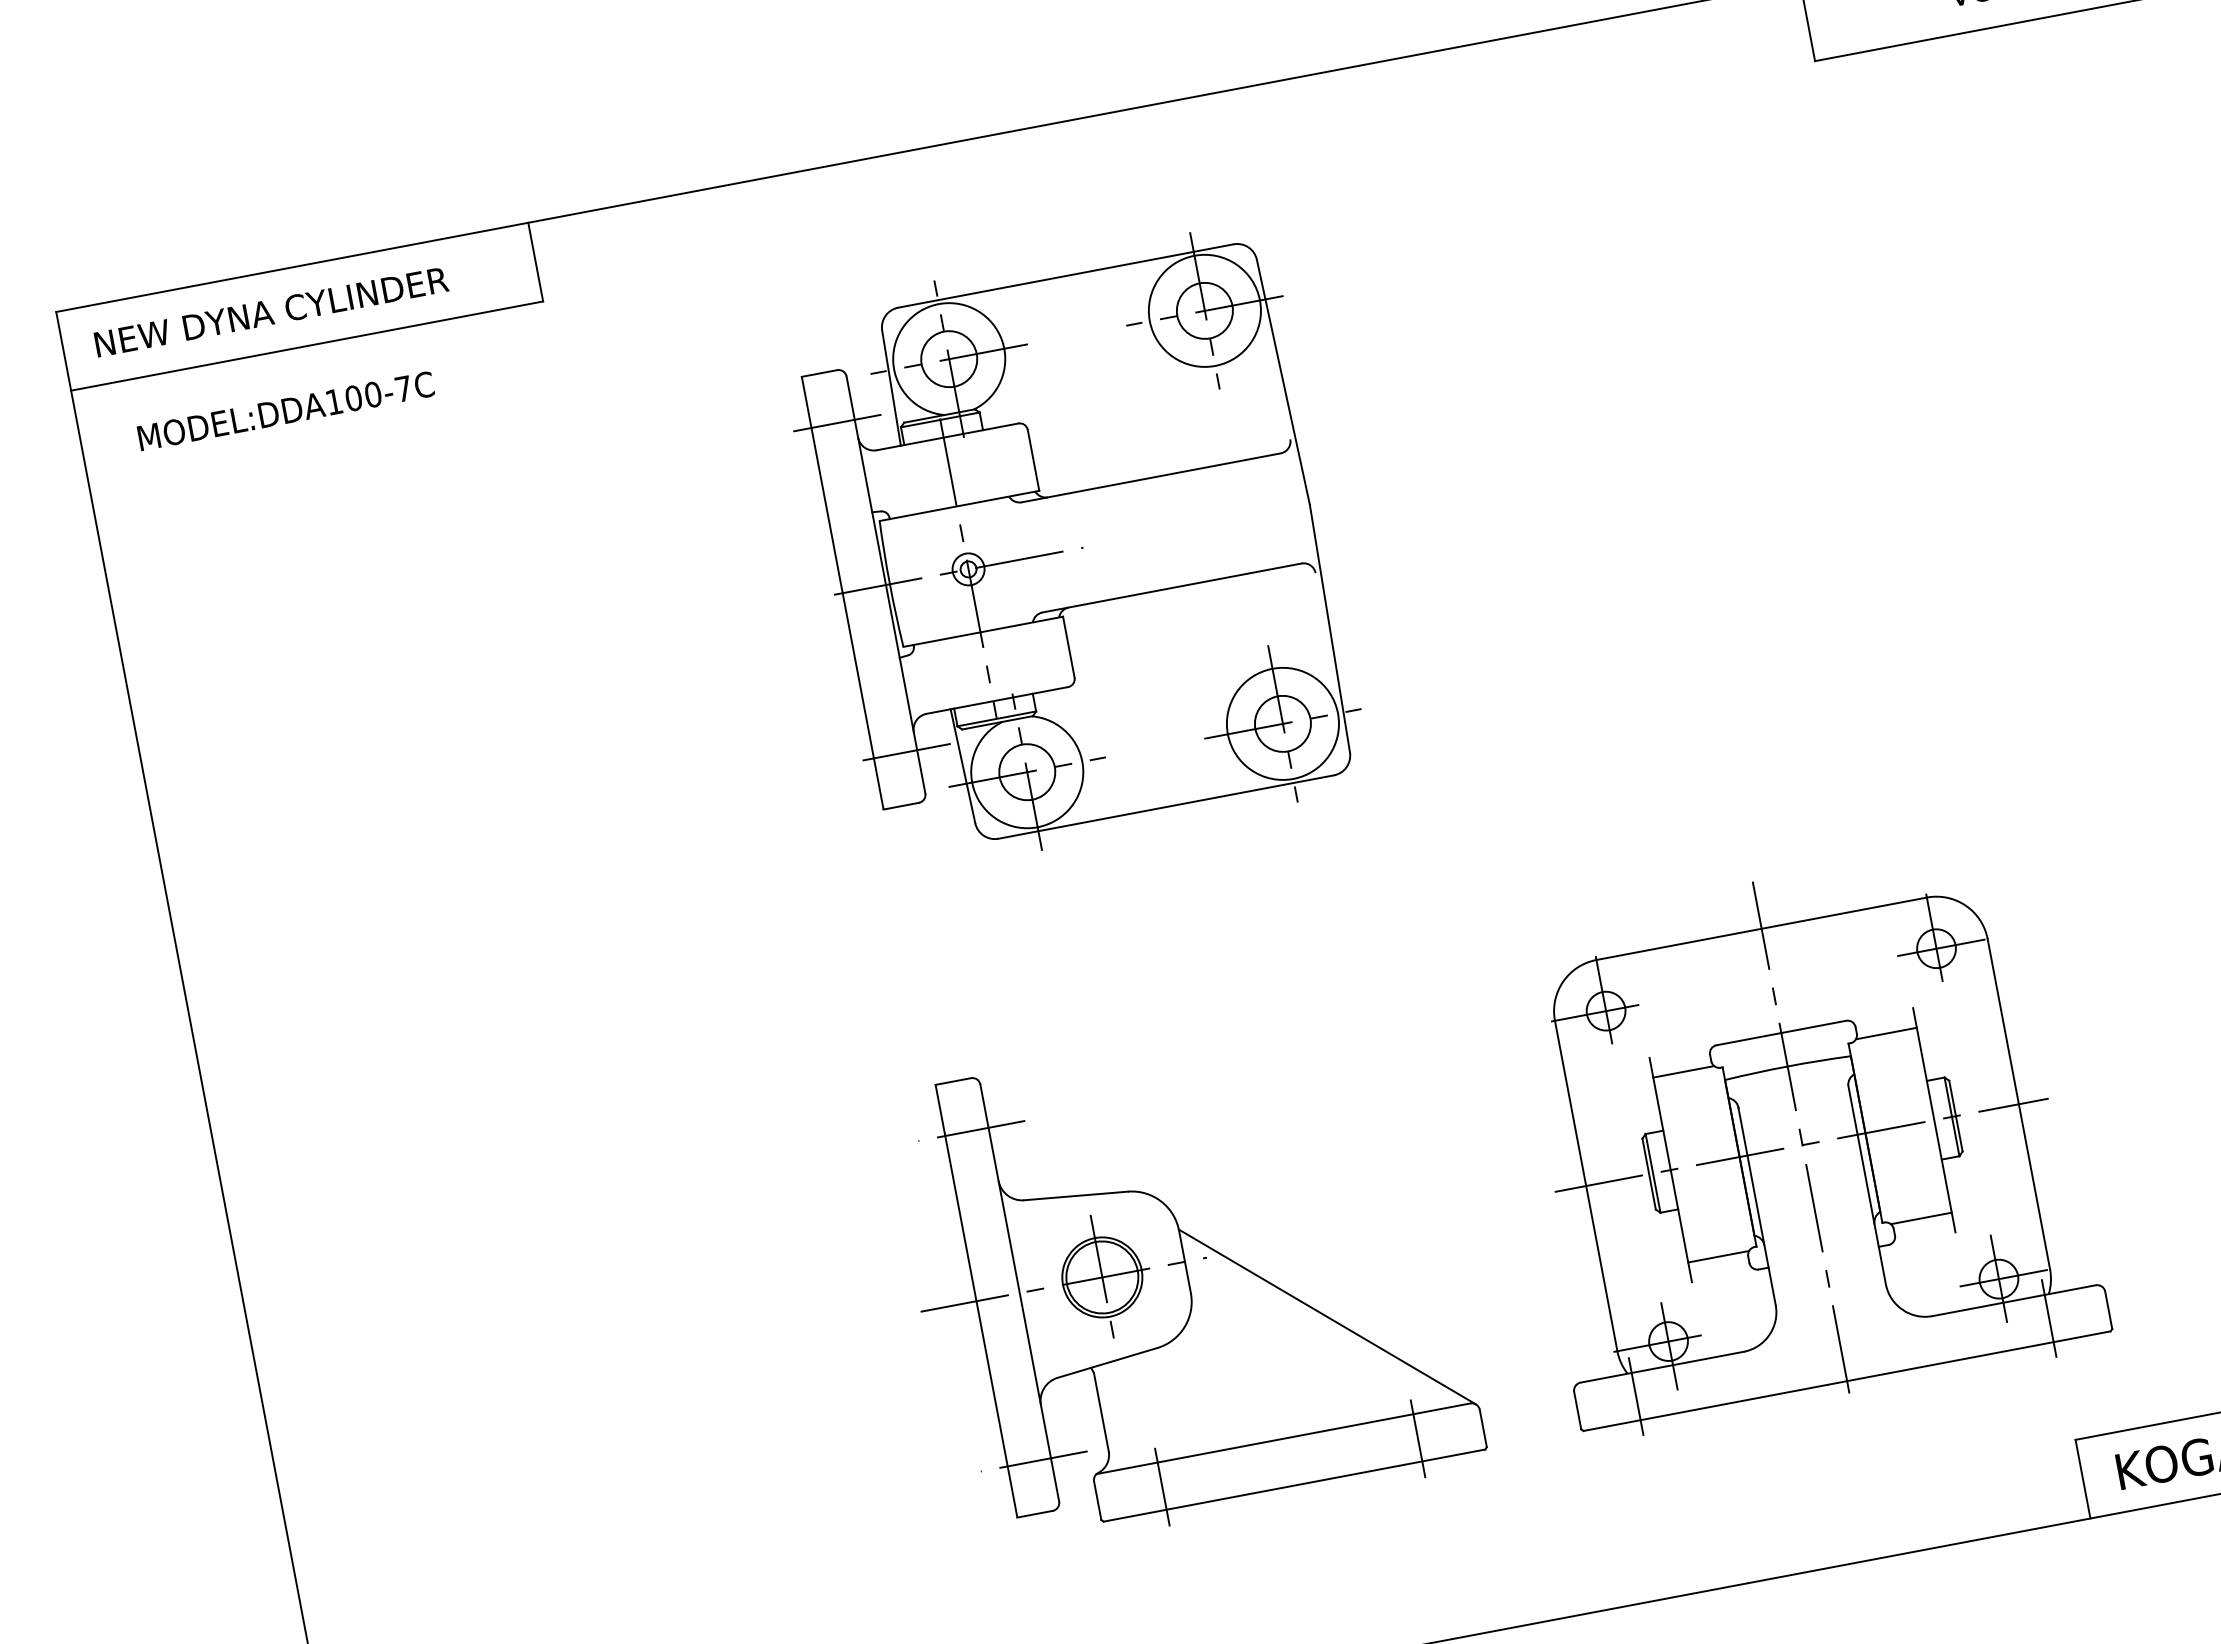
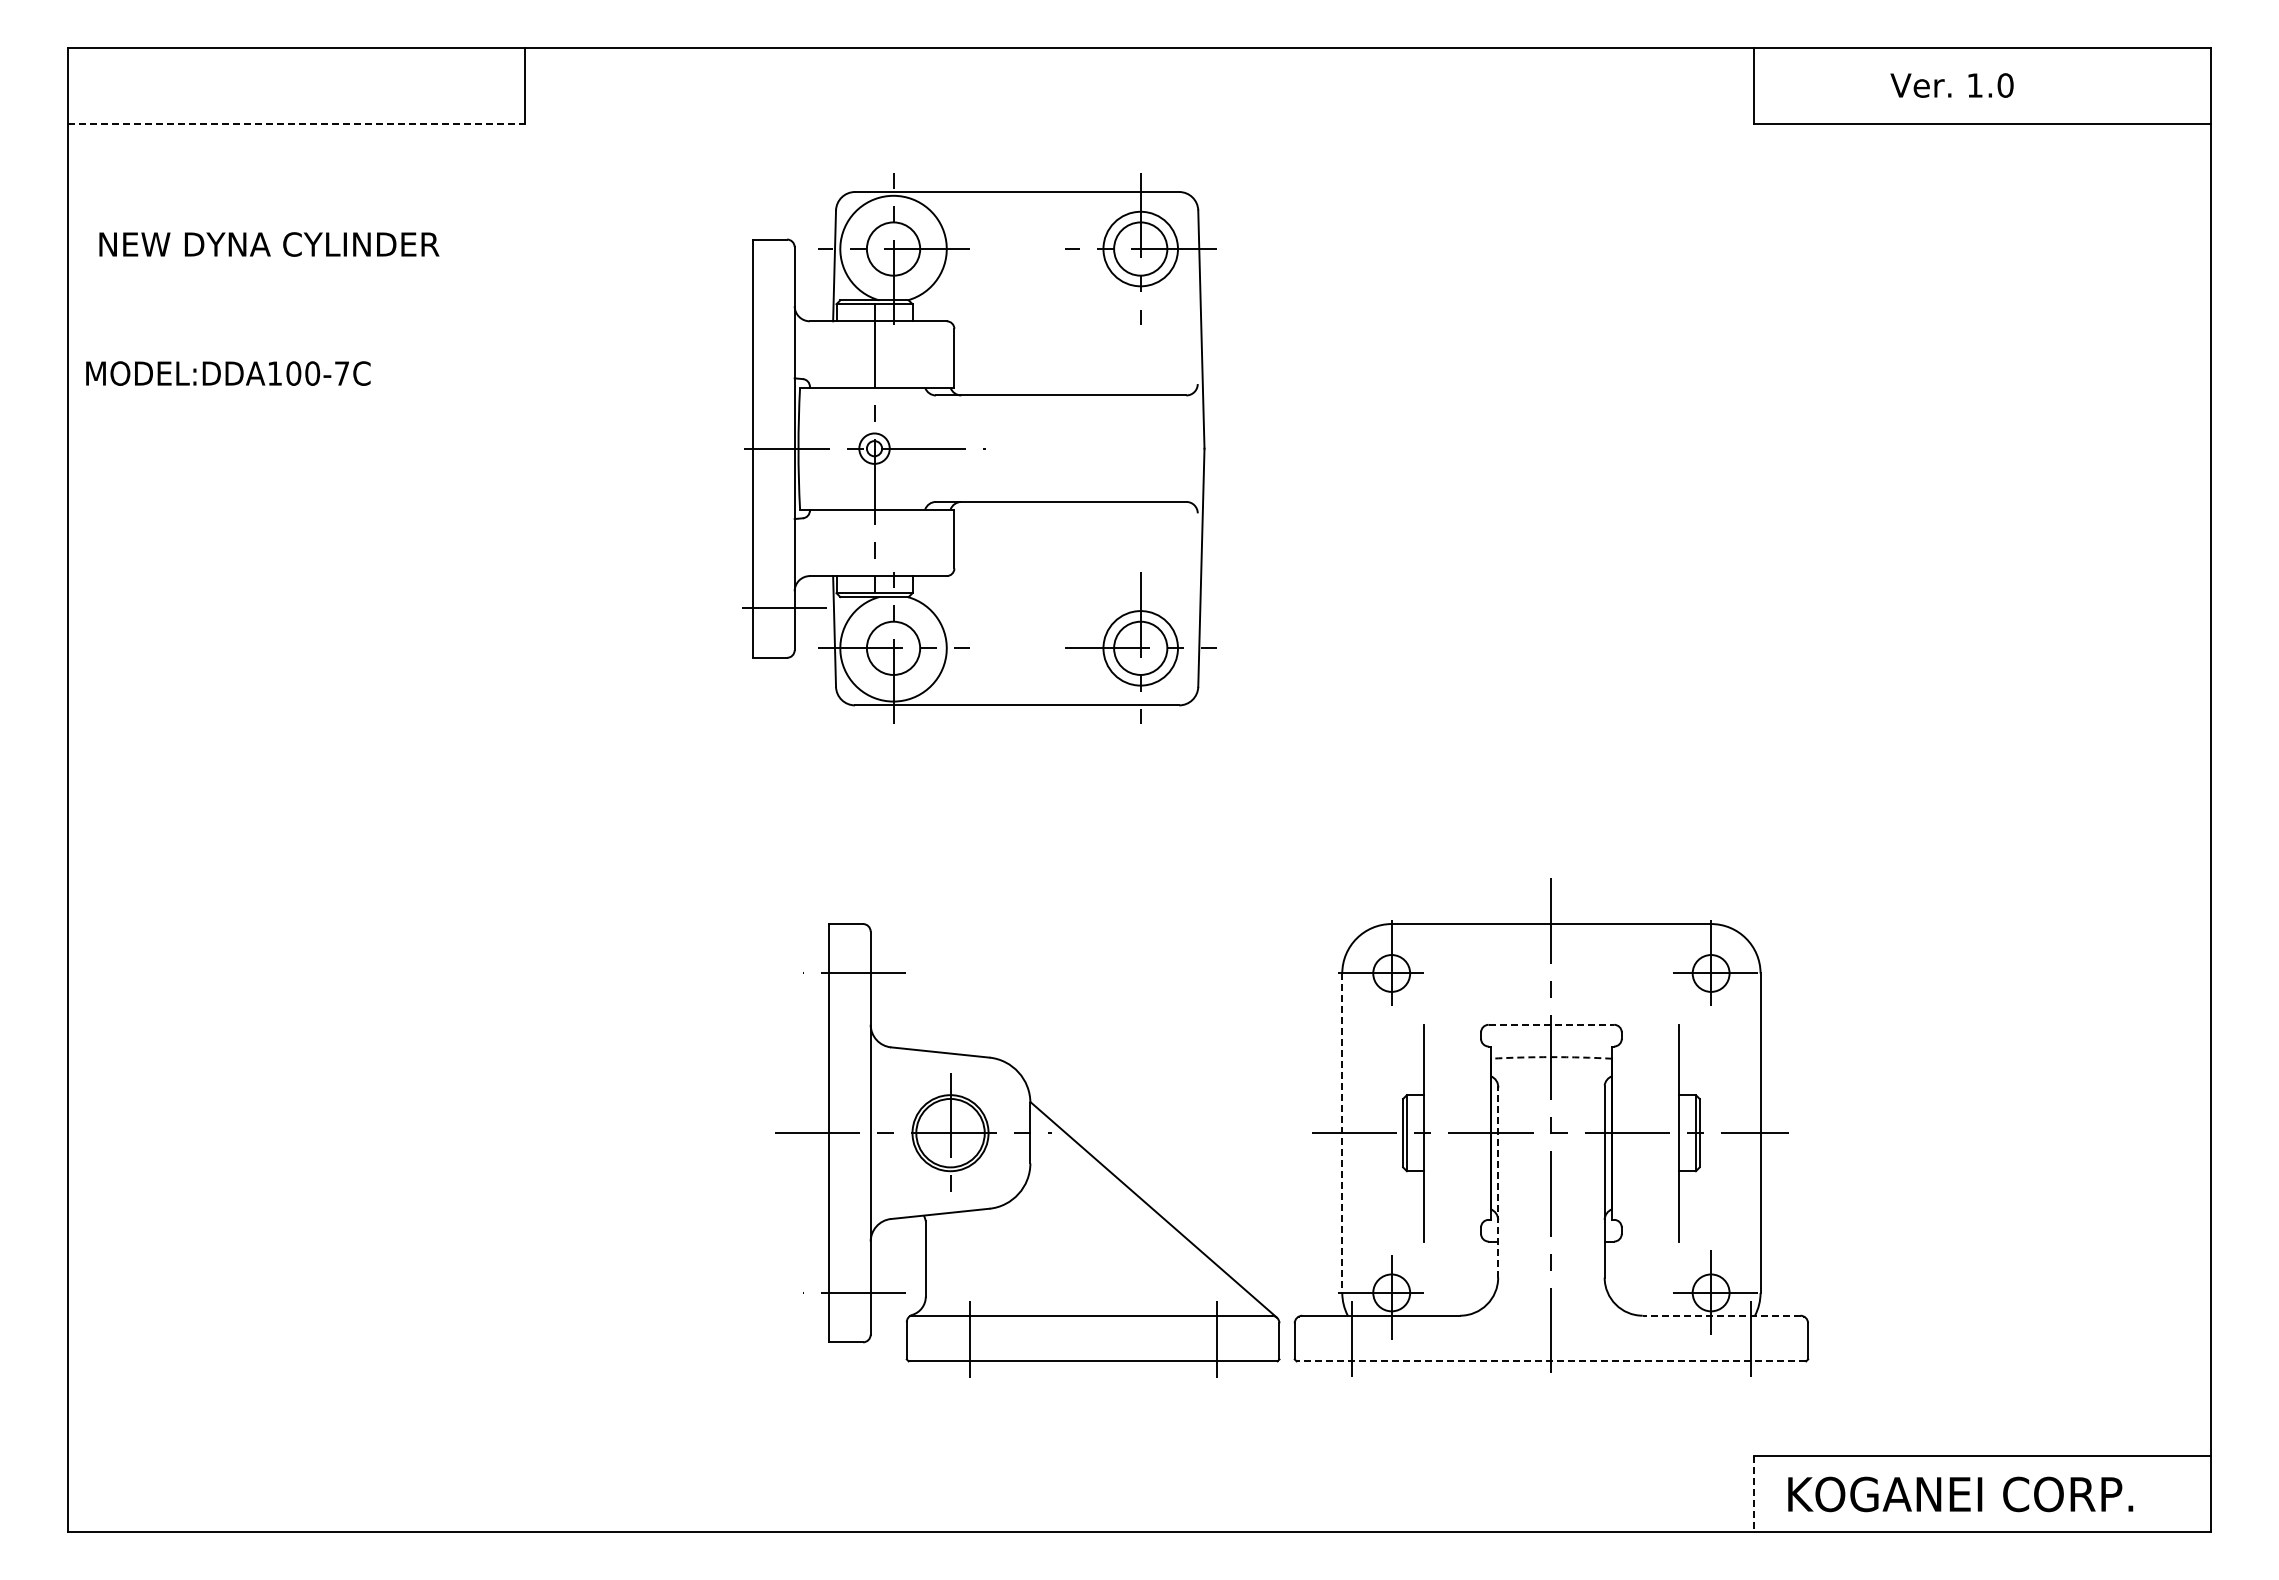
circle: (1204, 310) -> (1140, 248), size x0.7
text: (271, 311) -> (269, 244), moved
line: (308, 345) -> (297, 123), solid -> dashed
text: (286, 411) -> (228, 373), moved
line: (835, 422) -> (776, 288), removed
circle: (1282, 724) -> (1140, 648), size x0.7
line: (1781, 1032) -> (1551, 1024), solid -> dashed
line: (1885, 1033) -> (1648, 1043), removed
arc: (1787, 1066) -> (1551, 1057), solid -> dashed
line: (1683, 1071) -> (1453, 1043), removed
line: (1586, 1186) -> (1342, 1133), solid -> dashed
line: (1757, 1205) -> (1498, 1181), solid -> dashed
line: (1920, 1218) -> (1648, 1222), removed
line: (1718, 1256) -> (1453, 1222), removed
part: (1185, 1280) -> (1027, 1150), moved
line: (2014, 1300) -> (1721, 1315), solid -> dashed
line: (1847, 1381) -> (1551, 1361), solid -> dashed
line: (2083, 1479) -> (1754, 1494), solid -> dashed

